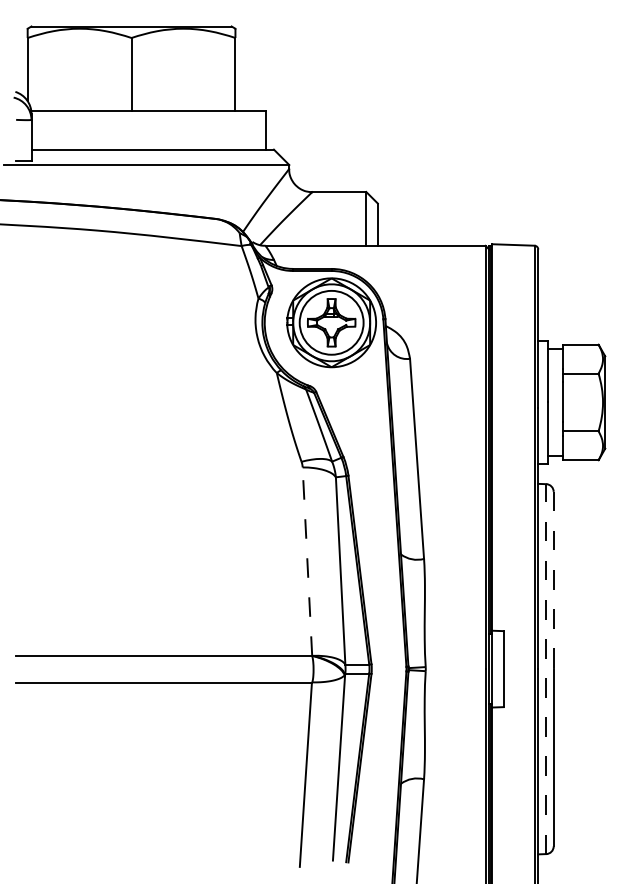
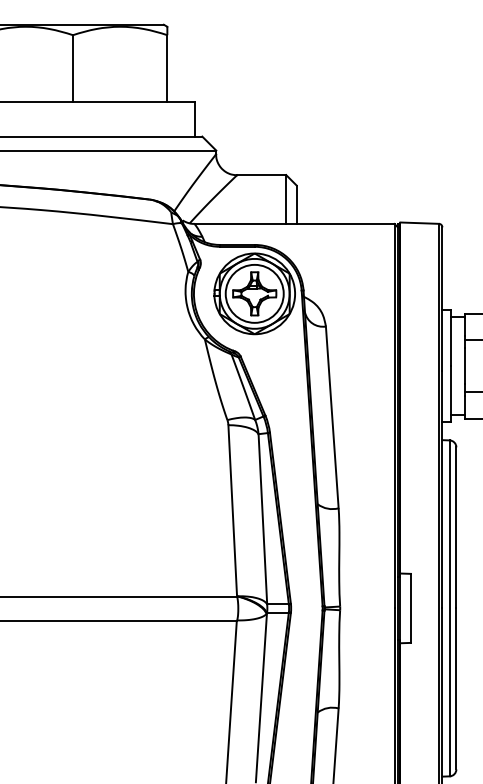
line: (307, 561) -> (232, 510), dashed -> solid
line: (553, 580) -> (456, 527), dashed -> solid
line: (546, 669) -> (449, 608), dashed -> solid

